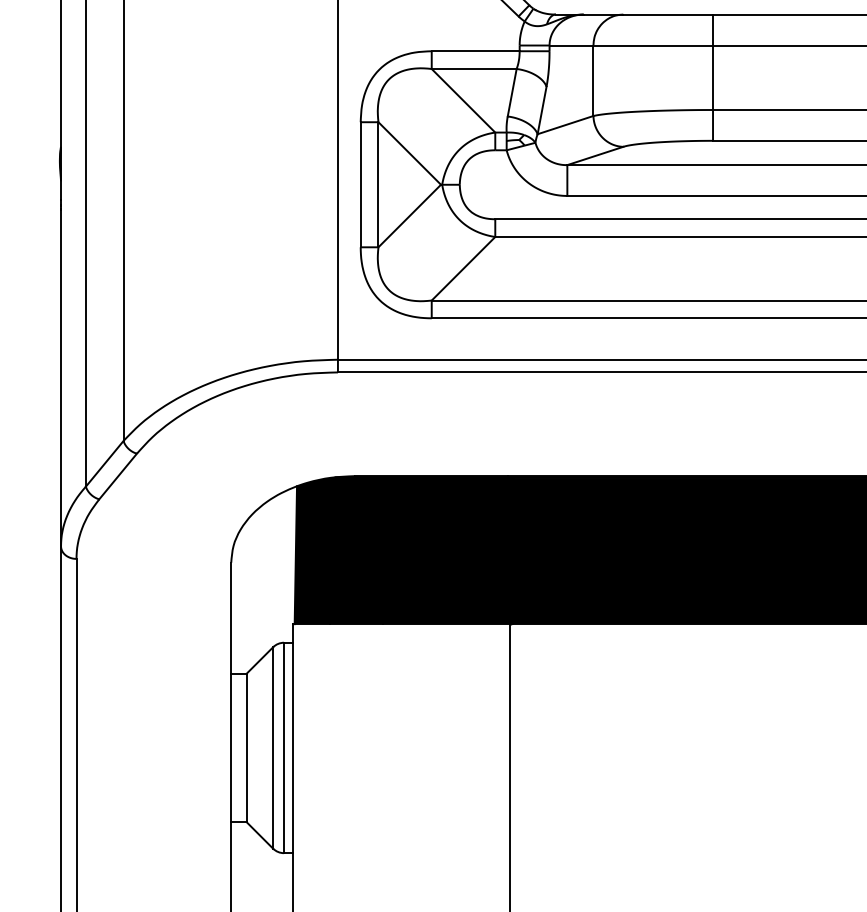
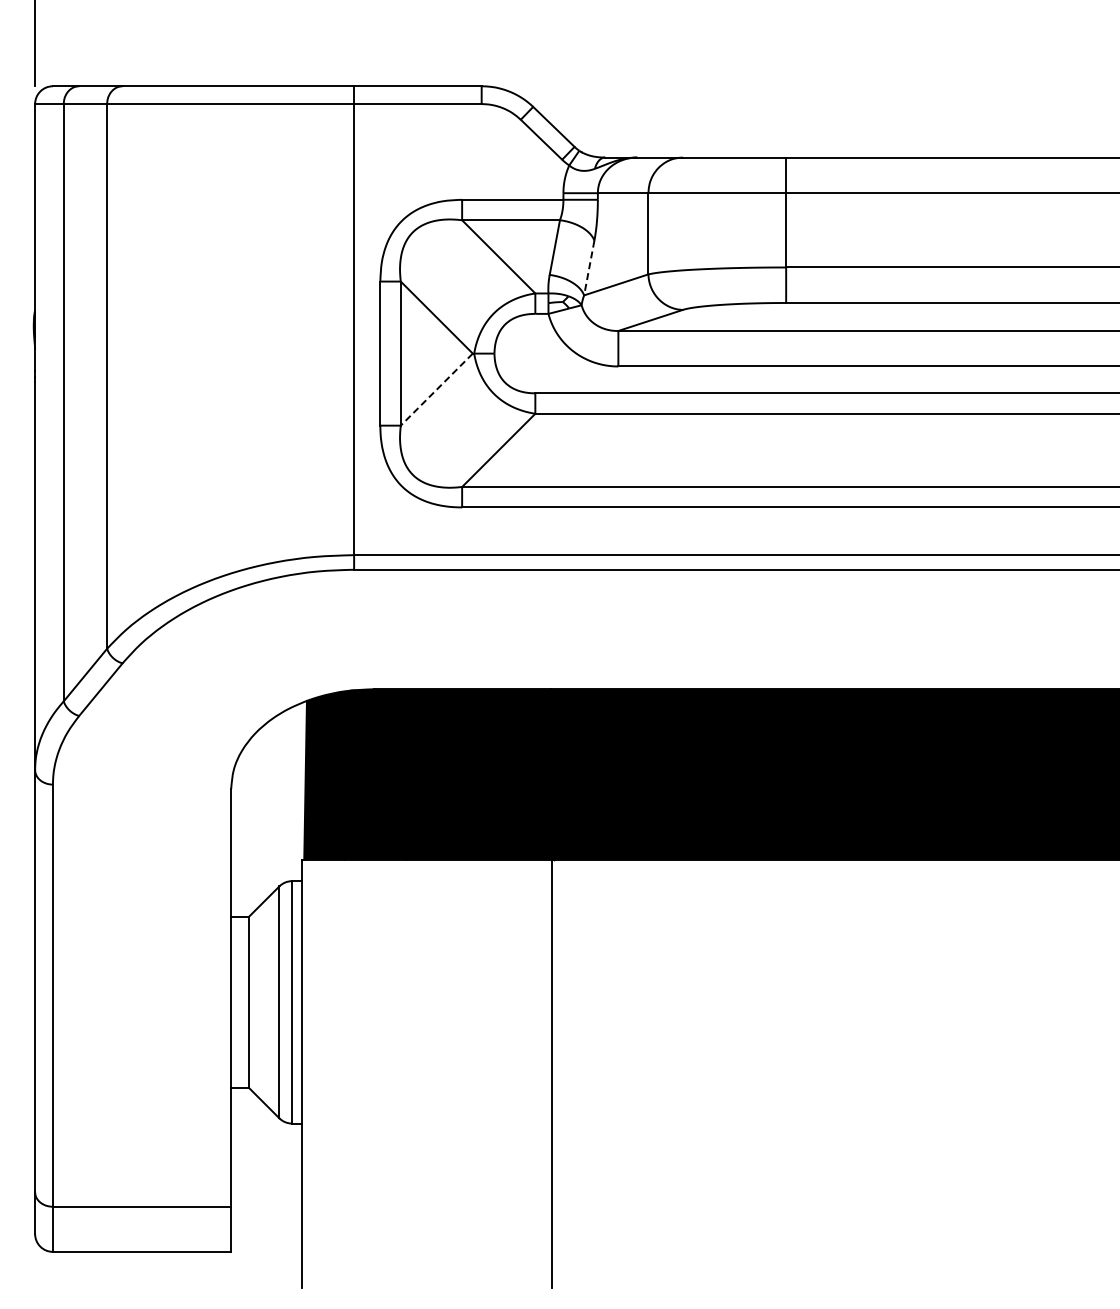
line: (542, 110) -> (589, 268), solid -> dashed
line: (409, 215) -> (436, 389), solid -> dashed

